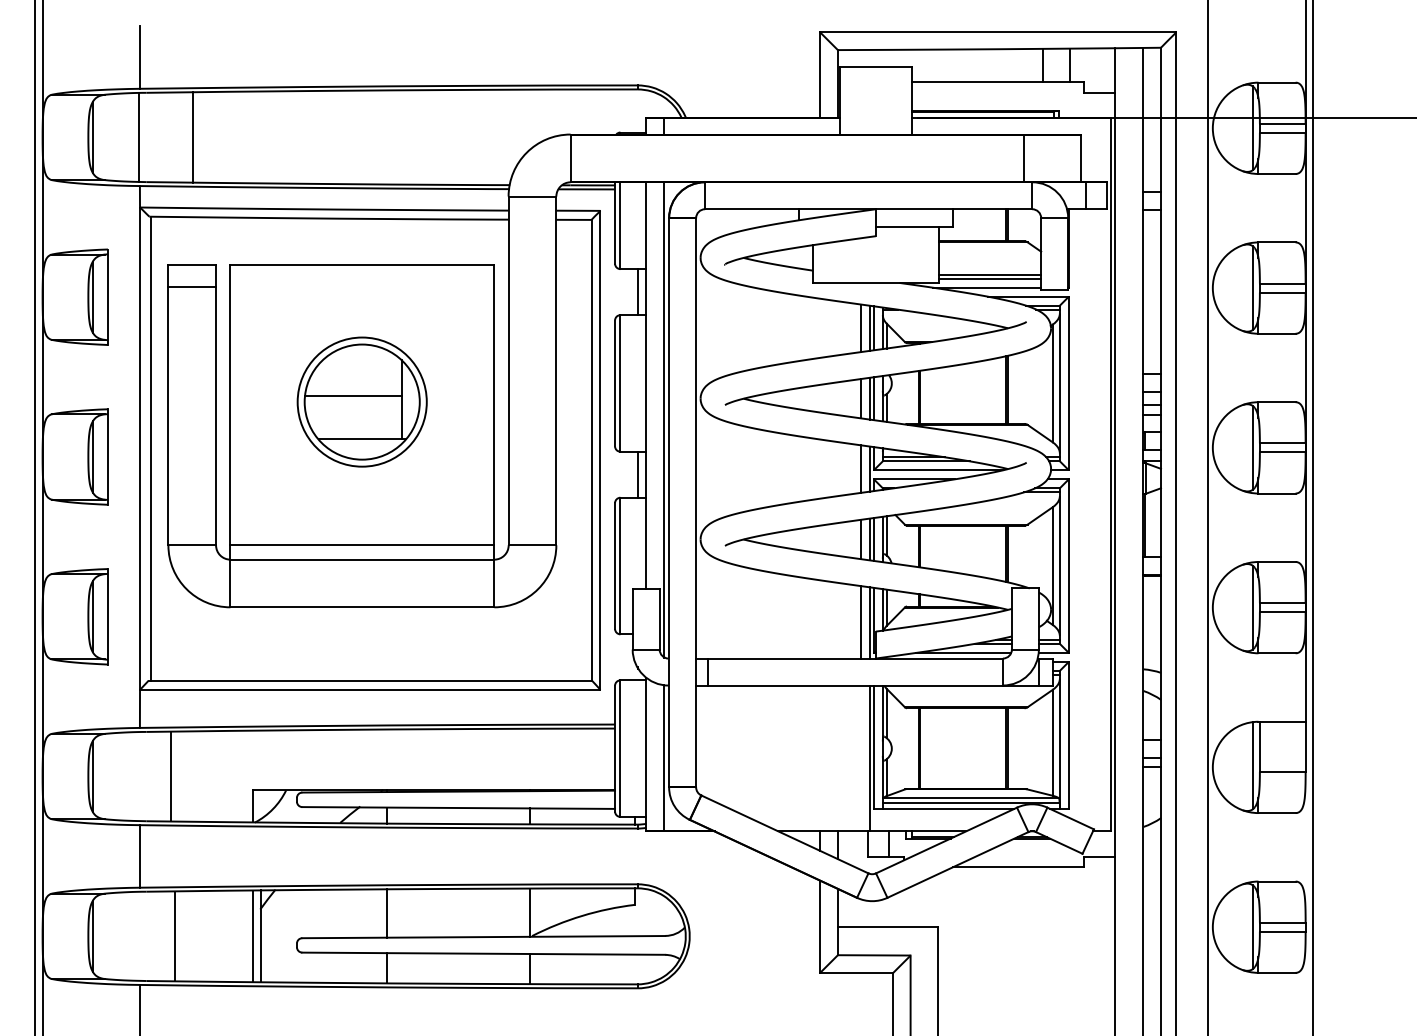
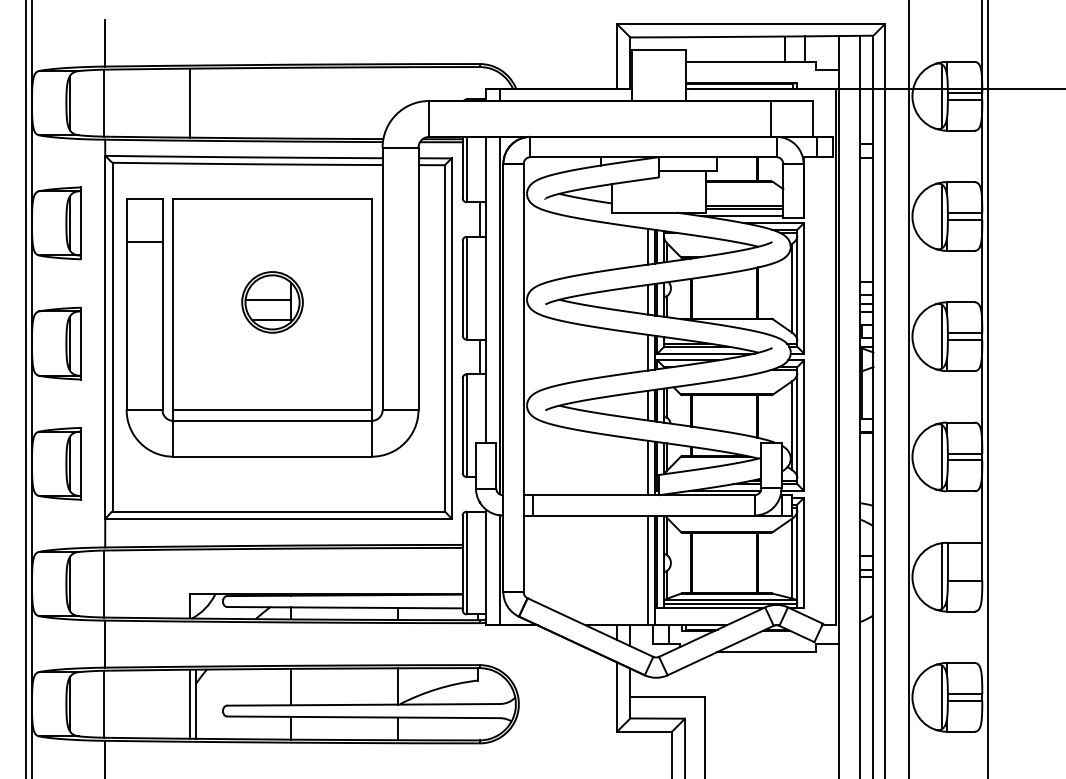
line: (192, 137) -> (189, 103), moved
line: (192, 287) -> (144, 242), moved
part: (362, 402) -> (272, 302), size x0.62
line: (861, 758) -> (648, 570), added
line: (170, 776) -> (104, 583), moved
line: (174, 935) -> (104, 703), moved

